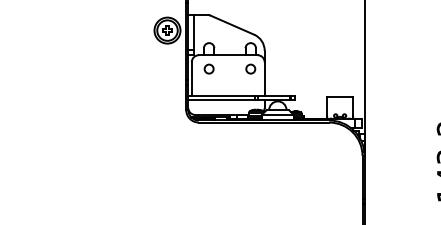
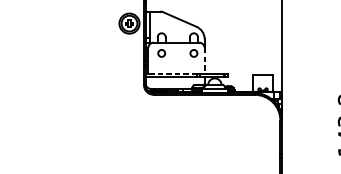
line: (264, 79) -> (204, 61), solid -> dashed
line: (221, 95) -> (171, 73), solid -> dashed

